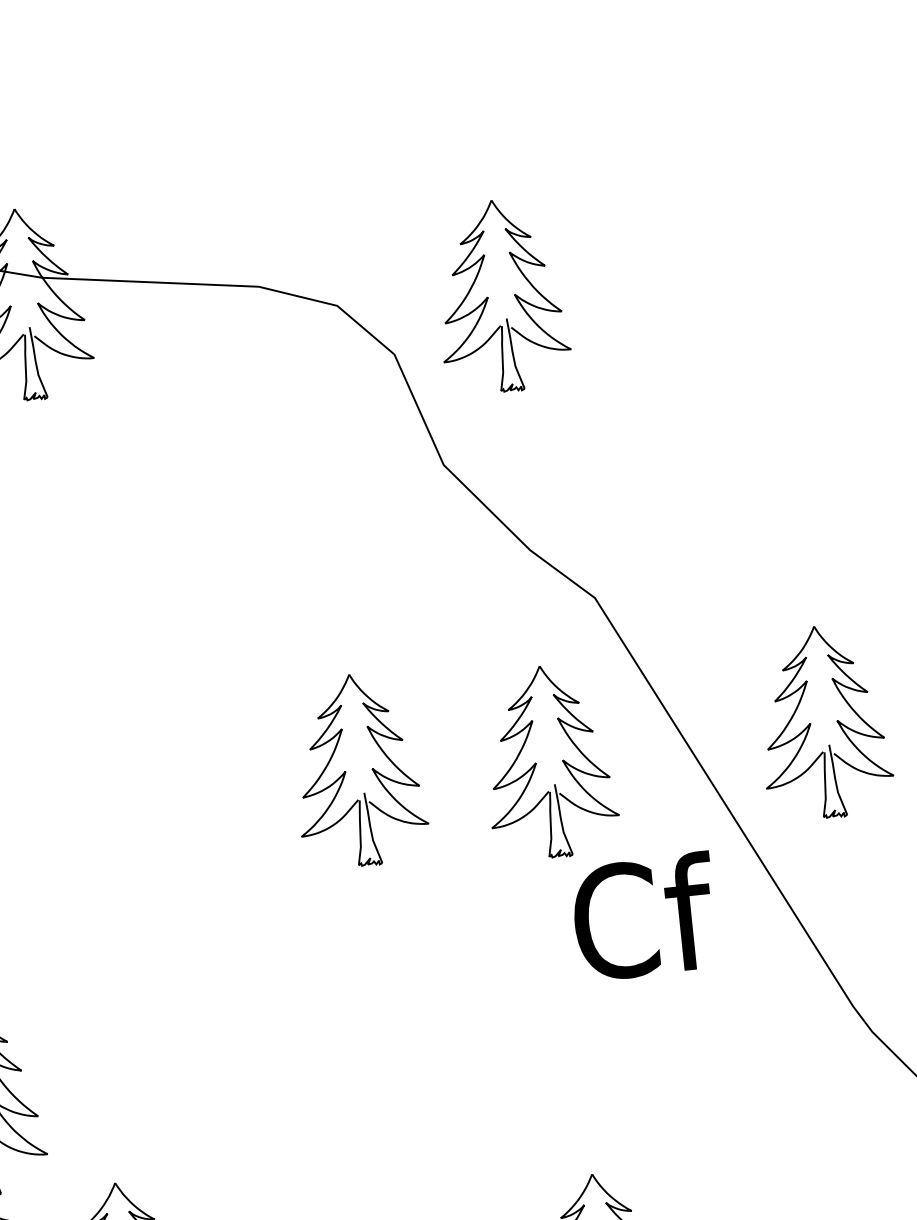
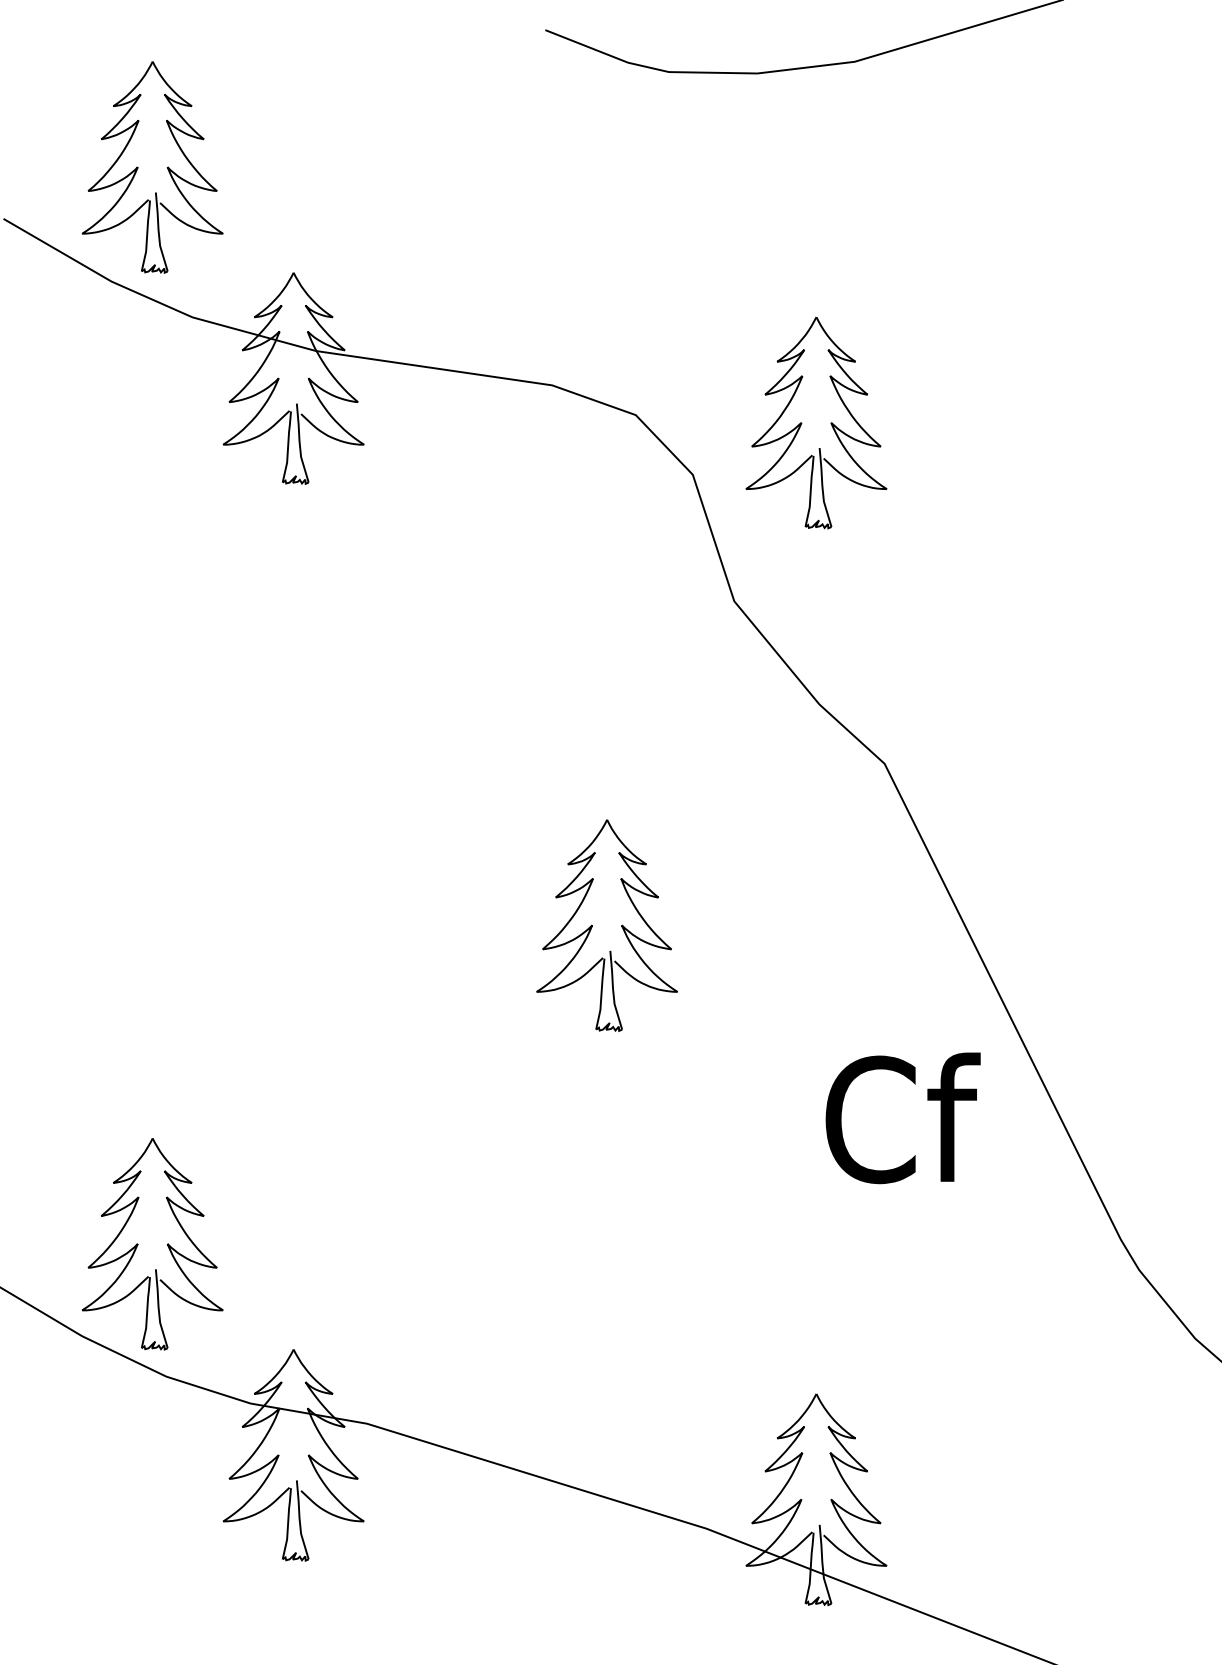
part: (810, 723) -> (1106, 925), removed
part: (536, 763) -> (802, 938), removed

